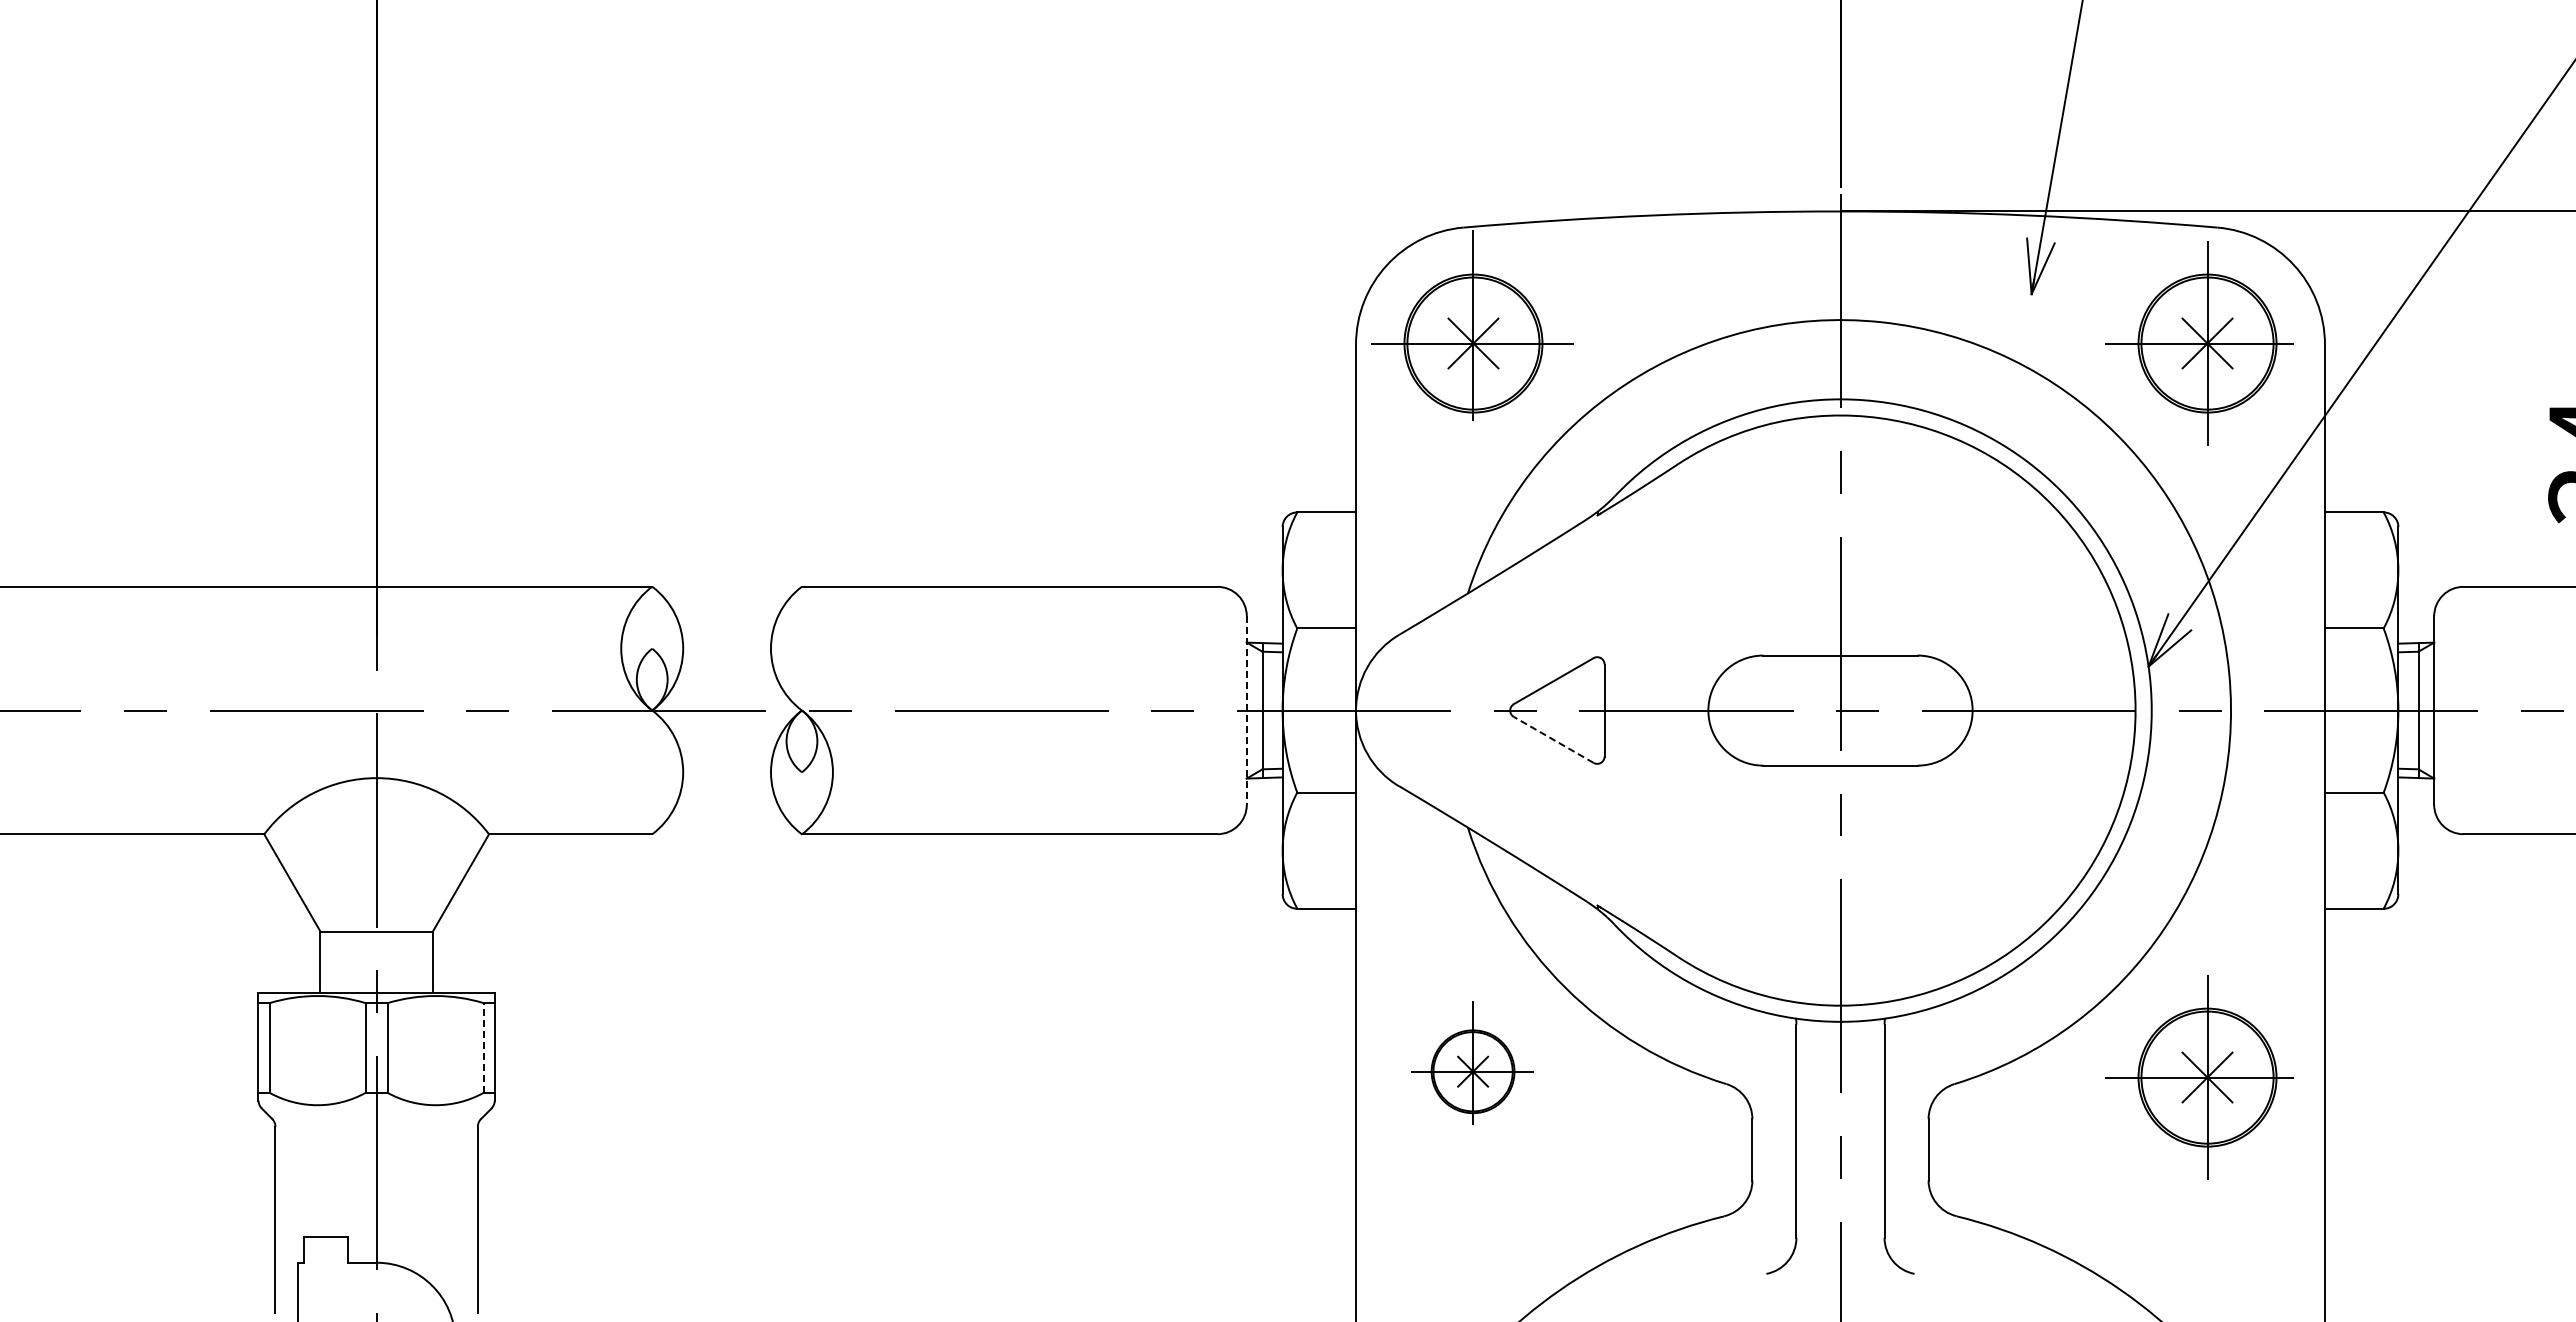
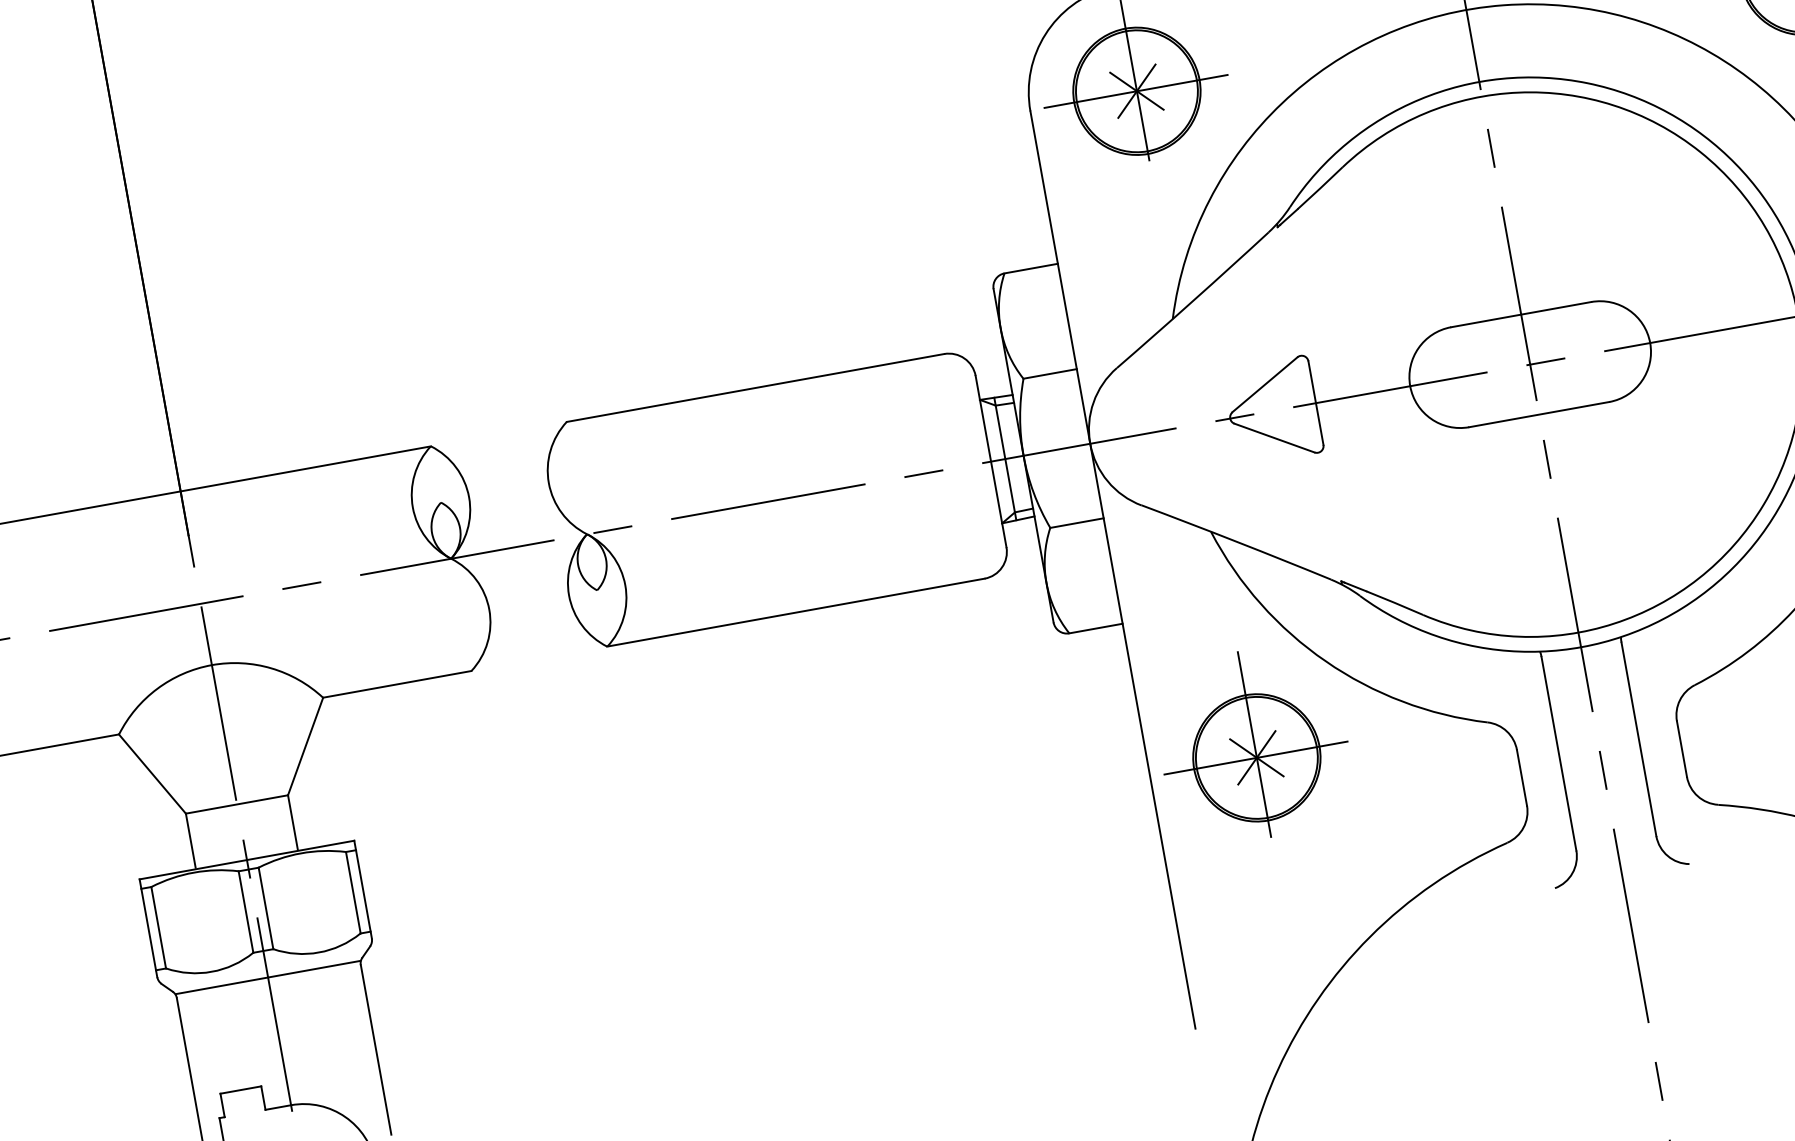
line: (1246, 711) -> (990, 462), dashed -> solid
line: (1553, 739) -> (1274, 437), dashed -> solid
line: (483, 1048) -> (353, 893), dashed -> solid
part: (1472, 1062) -> (1253, 744), size x1.67
line: (376, 1122) -> (268, 977), added

